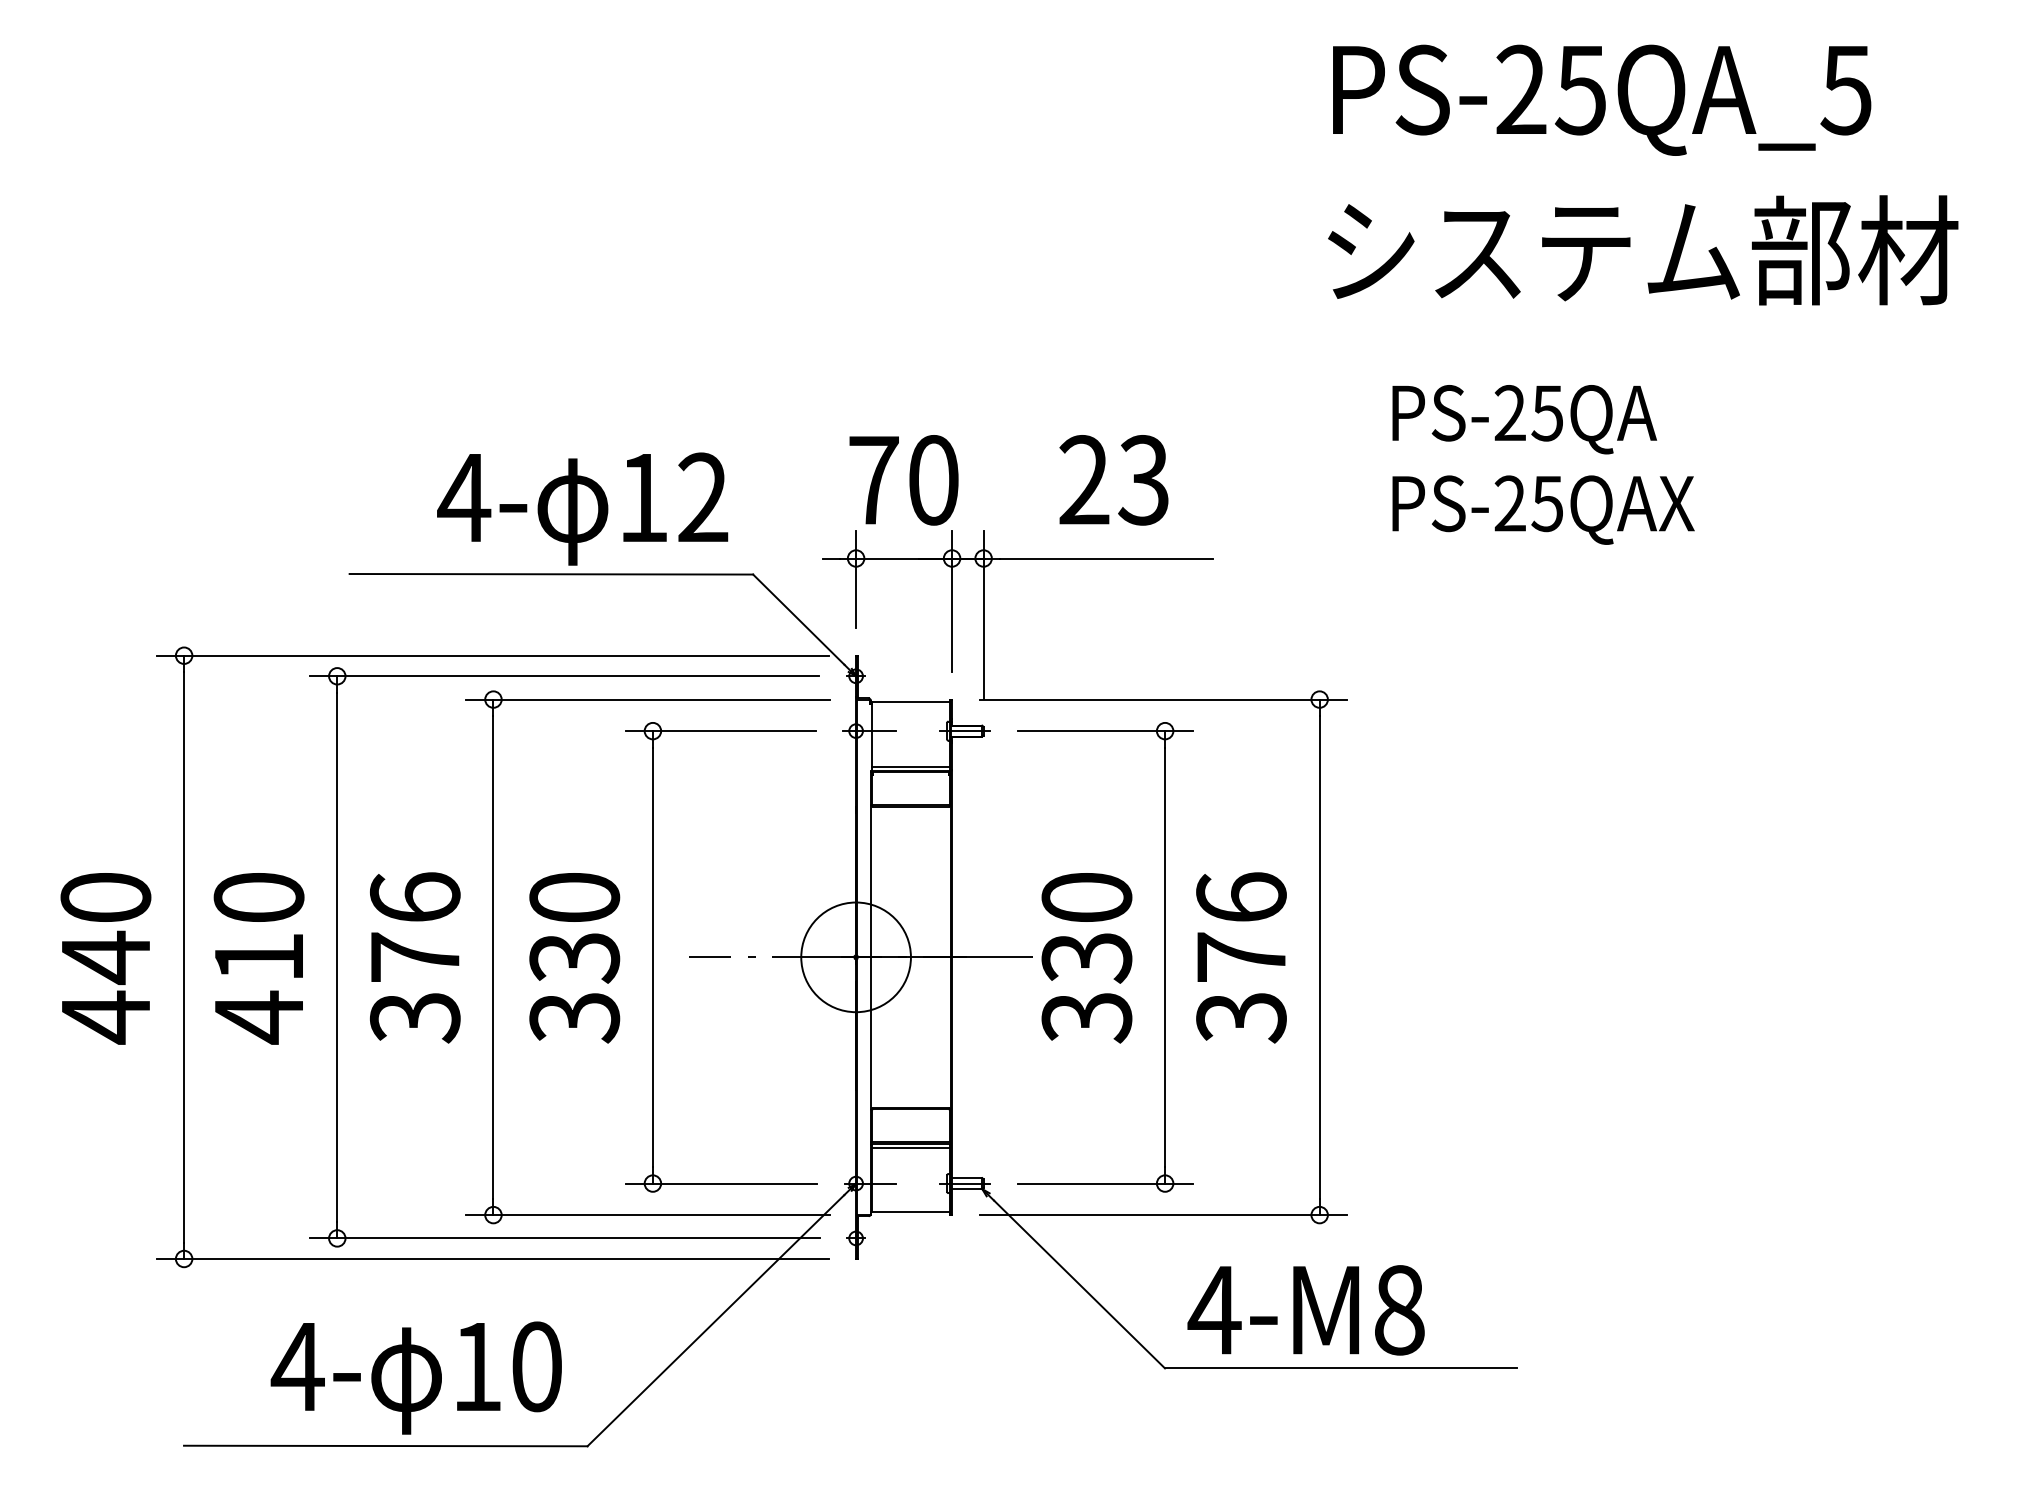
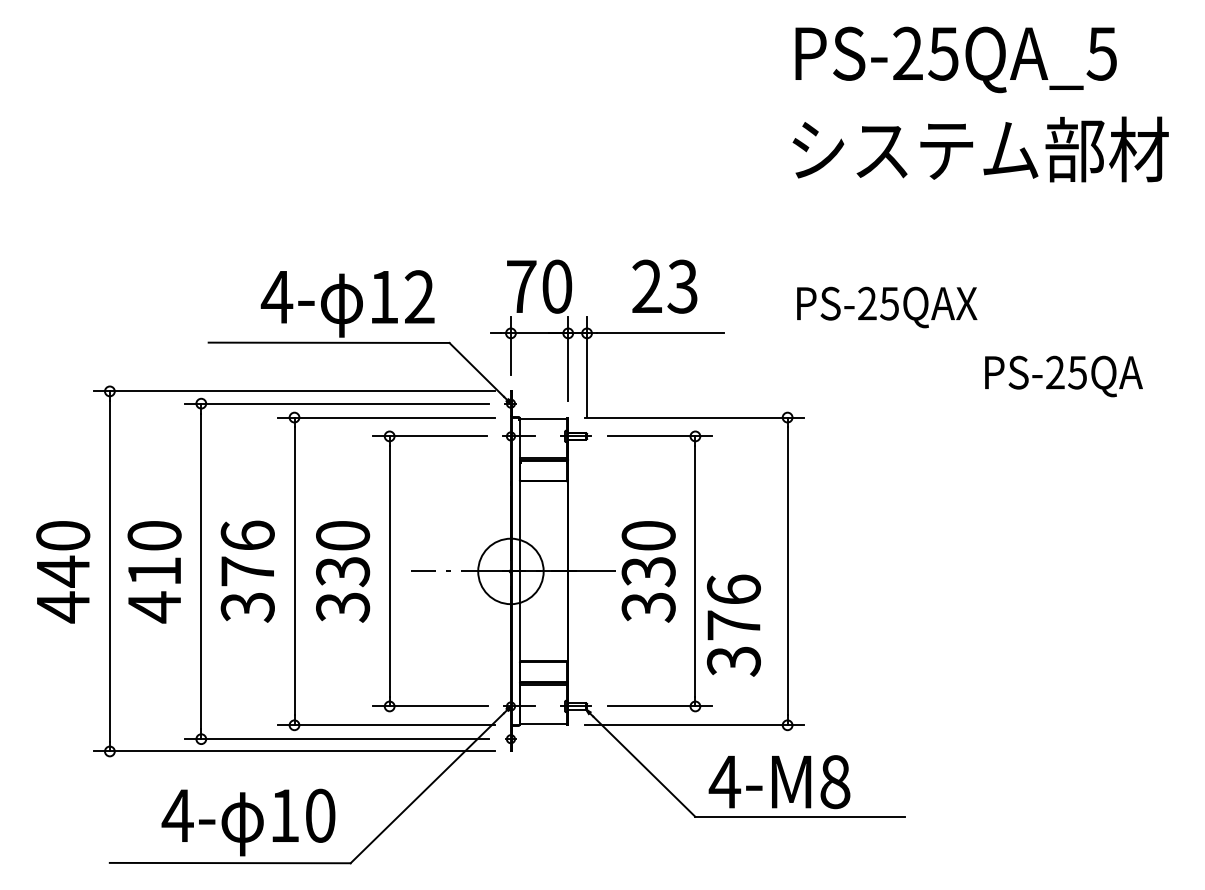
text: (1523, 419) -> (1063, 376), moved
text: (1543, 510) -> (887, 307), moved
text: (1240, 957) -> (733, 625), moved

